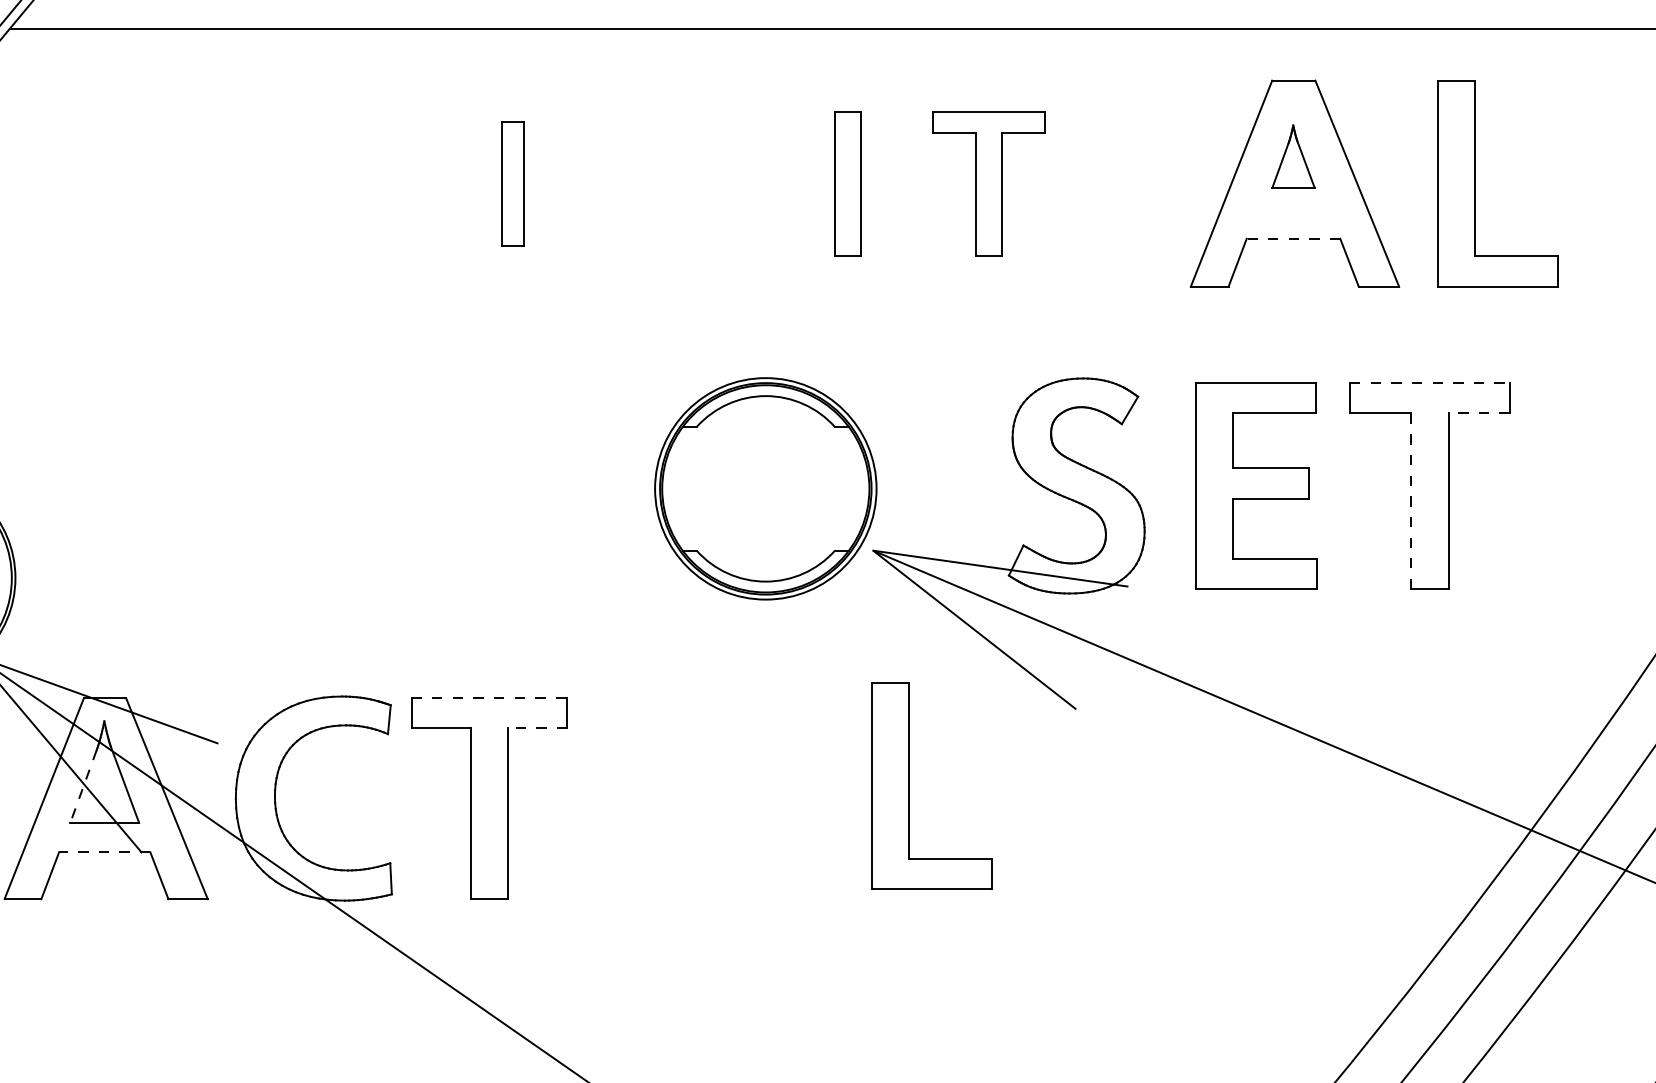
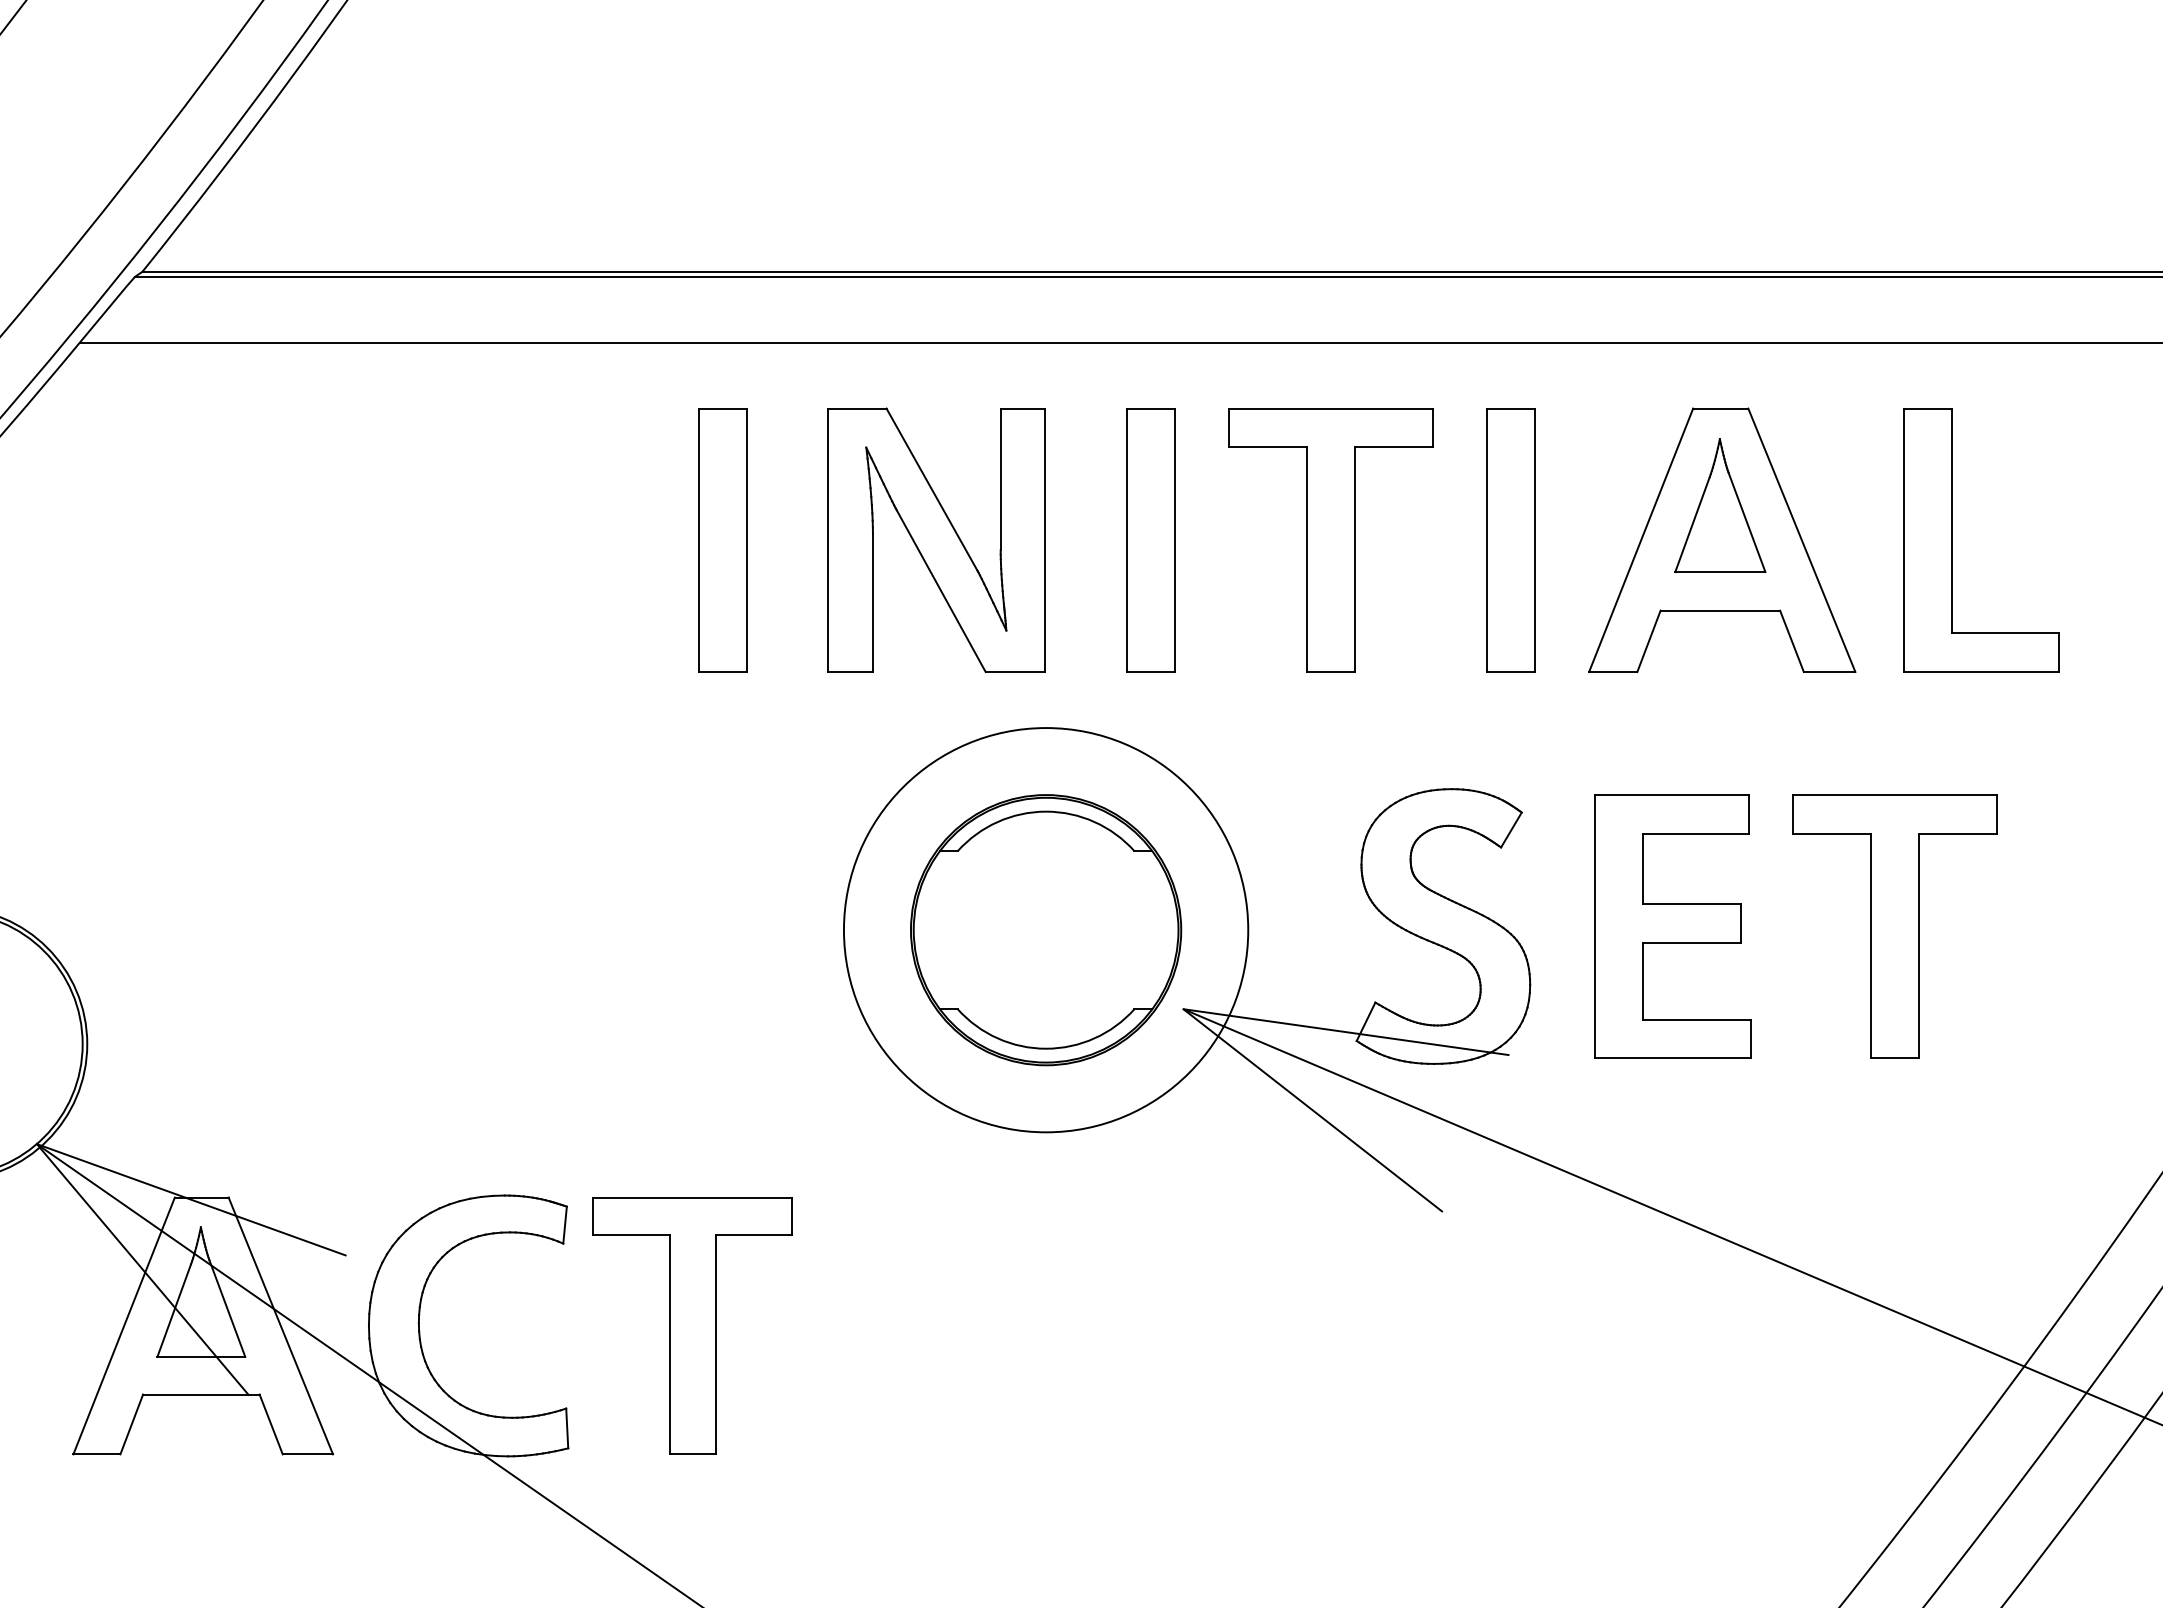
part: (1293, 156) -> (1720, 505), size x1.67
part: (512, 183) -> (722, 540), size x1.67
part: (680, 183) -> (936, 539), added
part: (847, 183) -> (1150, 540), size x1.43
part: (988, 183) -> (1330, 540), size x1.43
part: (1129, 183) -> (1510, 540), added
line: (1293, 238) -> (1720, 610), dashed -> solid
line: (1429, 382) -> (1894, 794), dashed -> solid
line: (1479, 413) -> (1957, 833), dashed -> solid
circle: (765, 489) -> (1045, 930), size x1.43
line: (1411, 500) -> (1871, 945), dashed -> solid
line: (489, 698) -> (693, 1197), dashed -> solid
line: (536, 727) -> (753, 1235), dashed -> solid
part: (909, 786) -> (1229, 1310), removed
line: (83, 787) -> (174, 1311), dashed -> solid
line: (104, 852) -> (200, 1394), dashed -> solid

